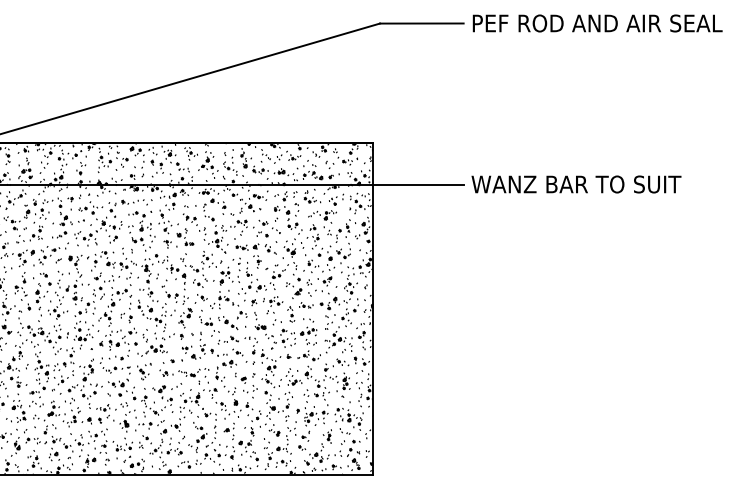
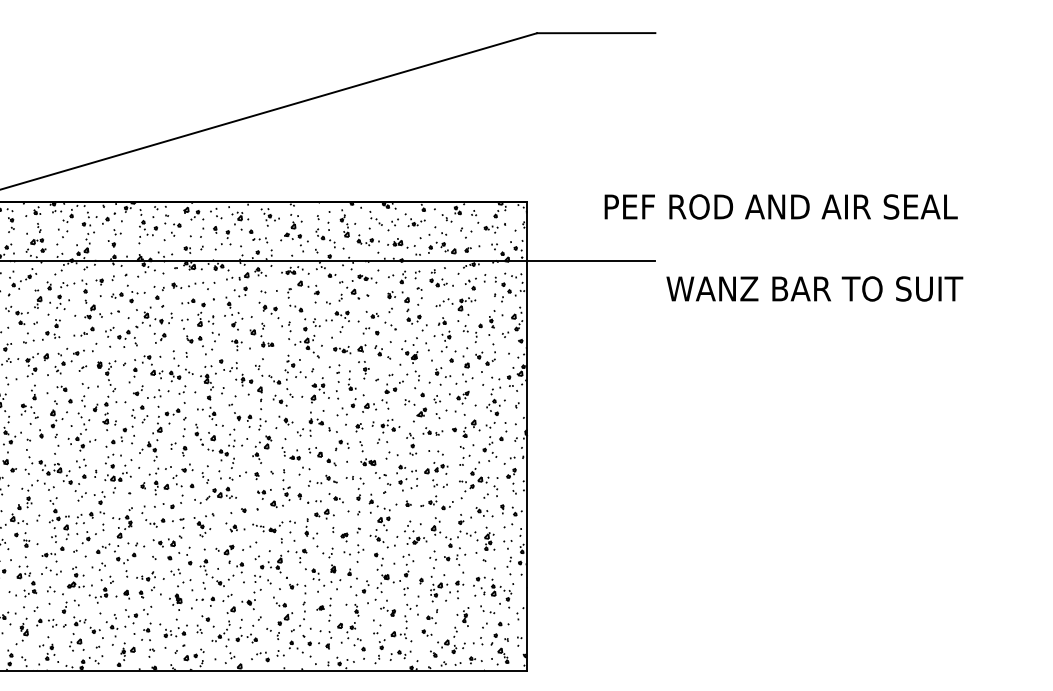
text: (597, 23) -> (780, 206), moved
text: (576, 184) -> (814, 288), moved

